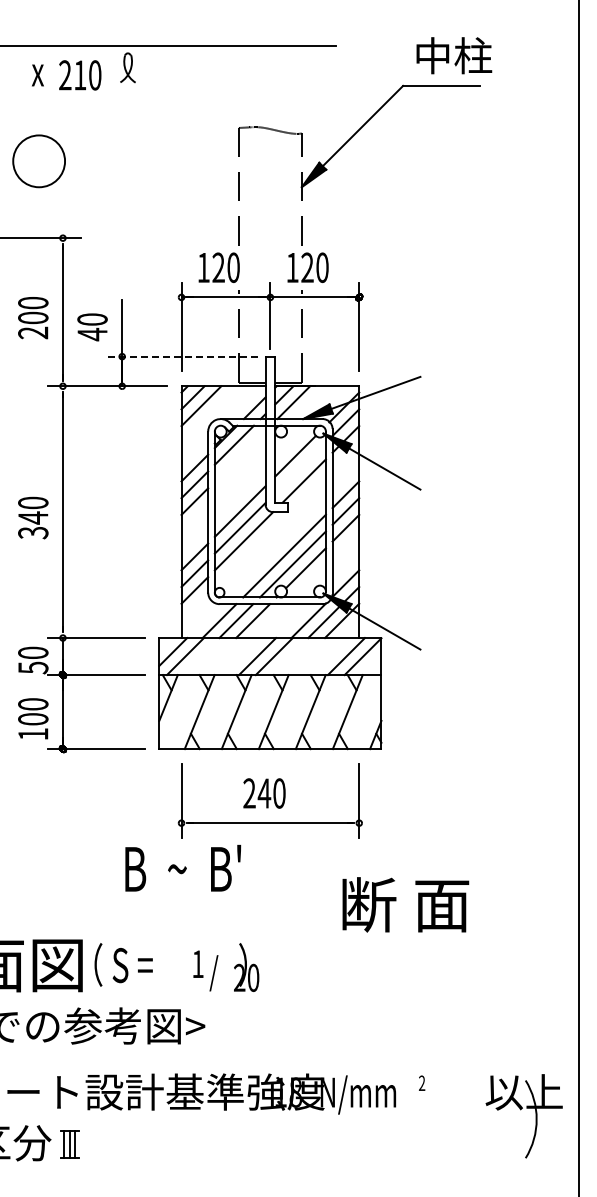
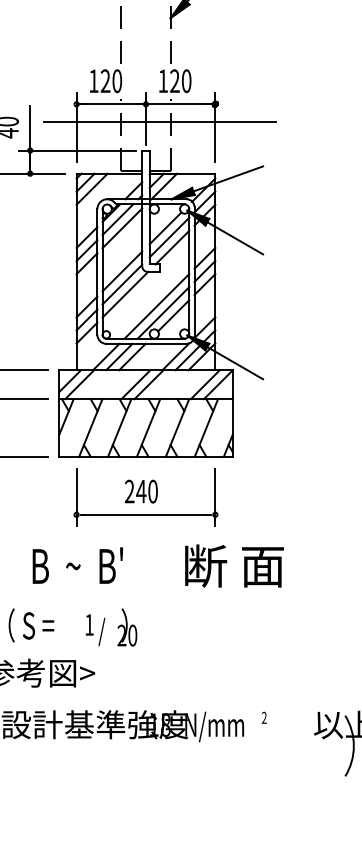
line: (288, 319) -> (160, 121), added
line: (182, 356) -> (77, 150), dashed -> solid
line: (239, 455) -> (121, 227), added
line: (300, 467) -> (169, 237), added
text: (183, 867) -> (78, 565), moved
text: (405, 904) -> (234, 565), moved

